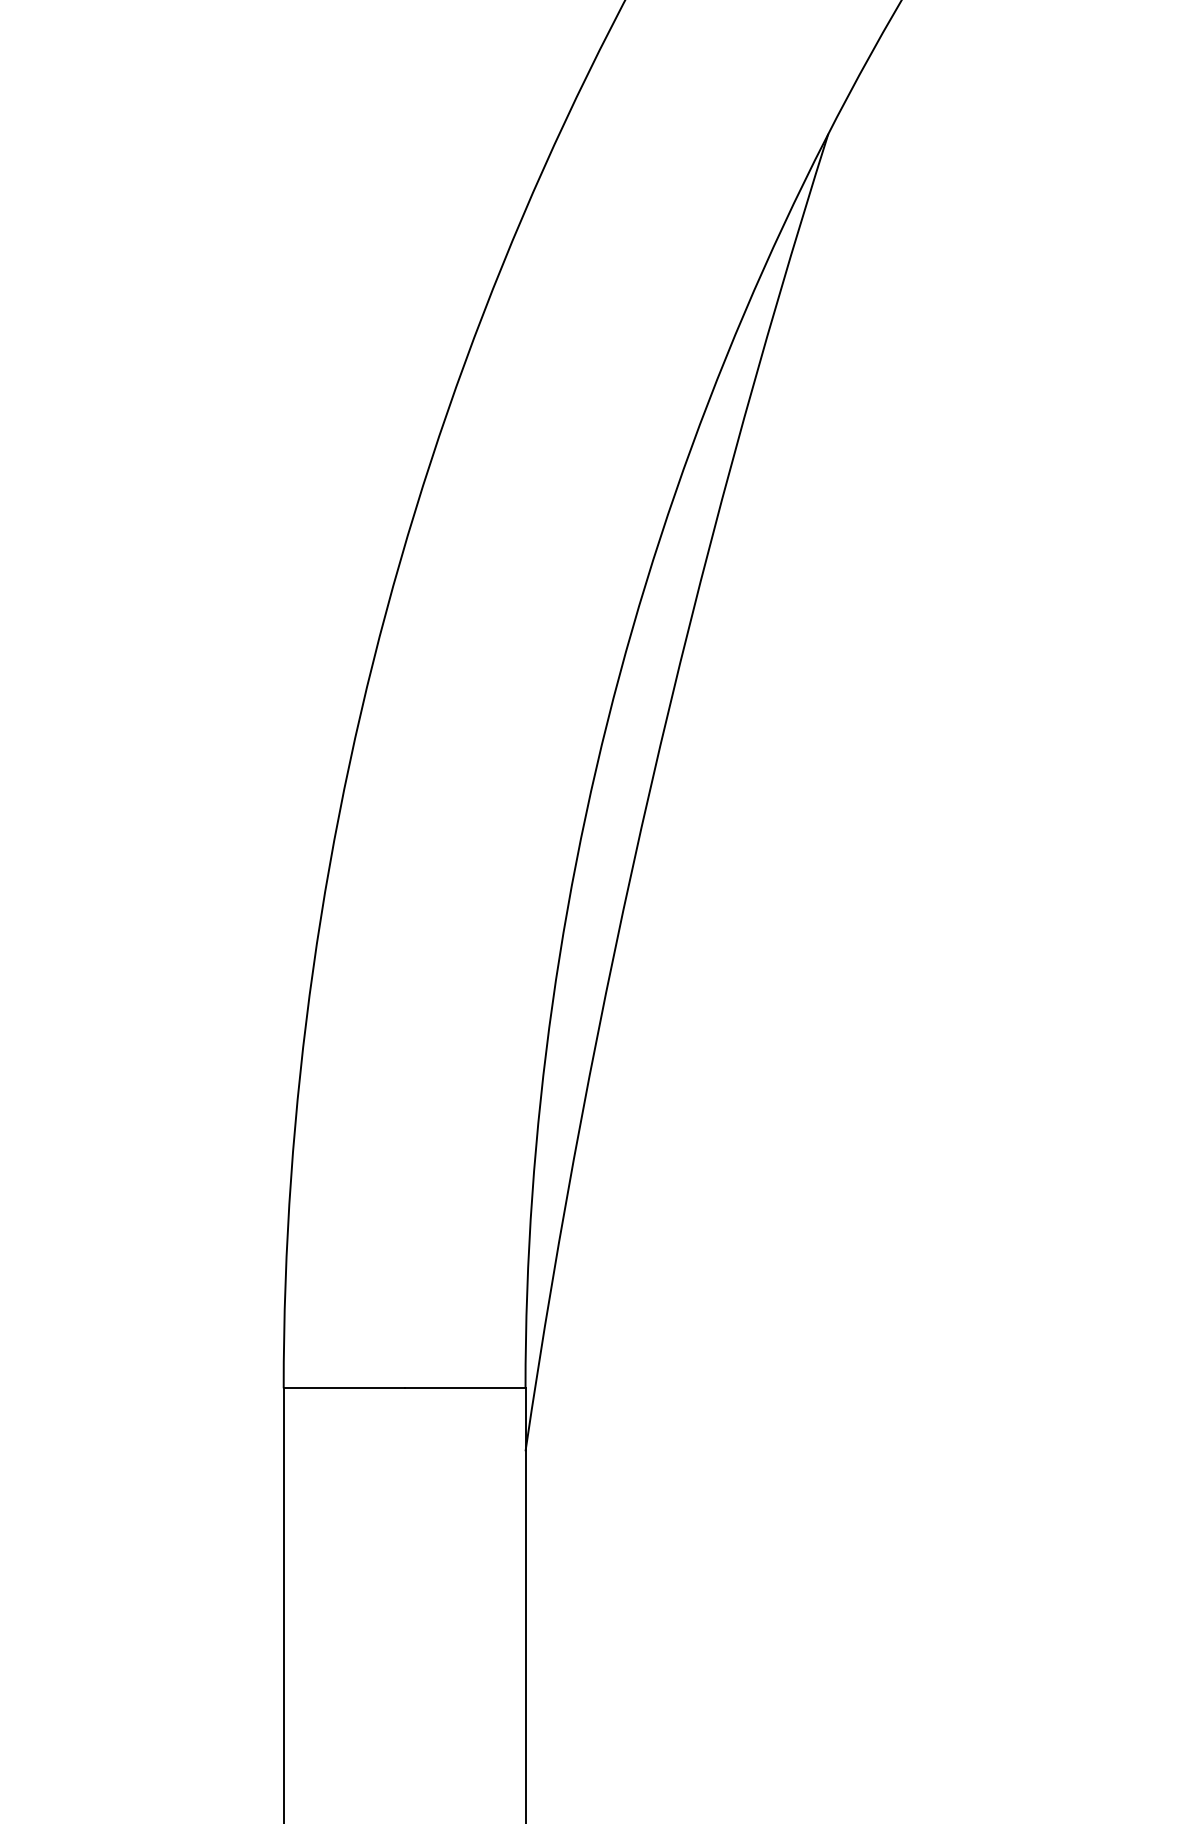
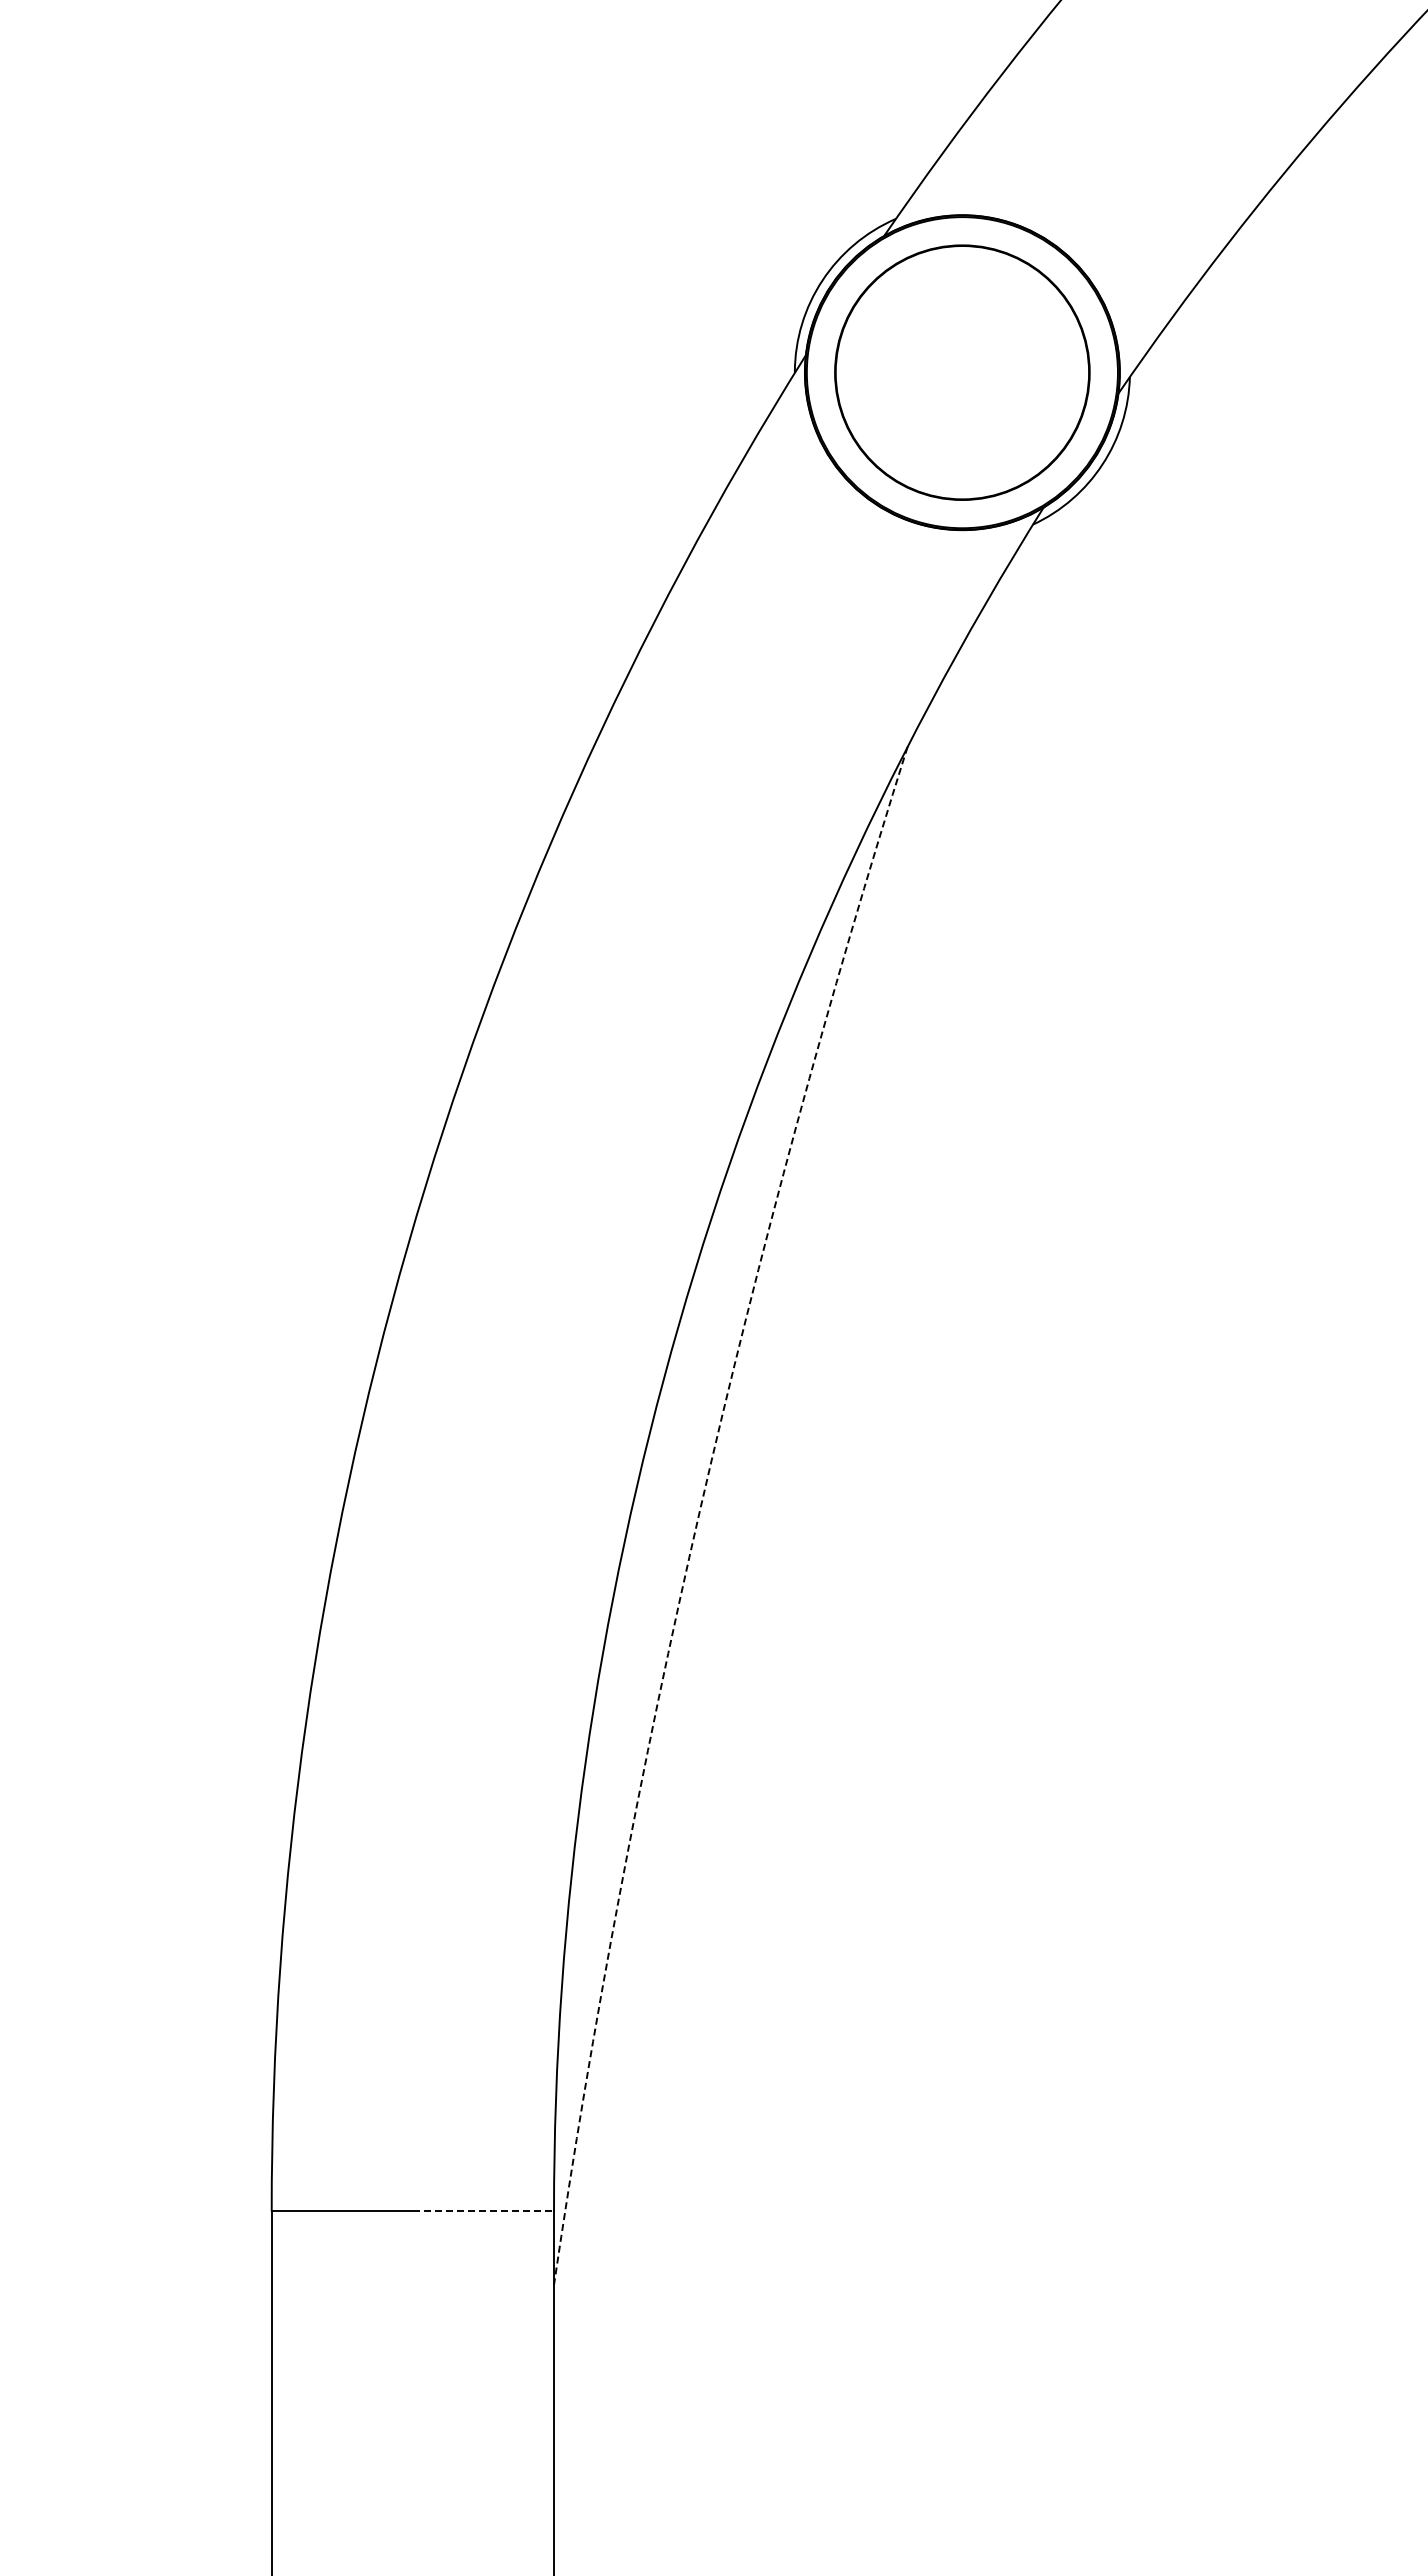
arc: (651, 787) -> (700, 1509), solid -> dashed
line: (465, 1388) -> (483, 2211), solid -> dashed

